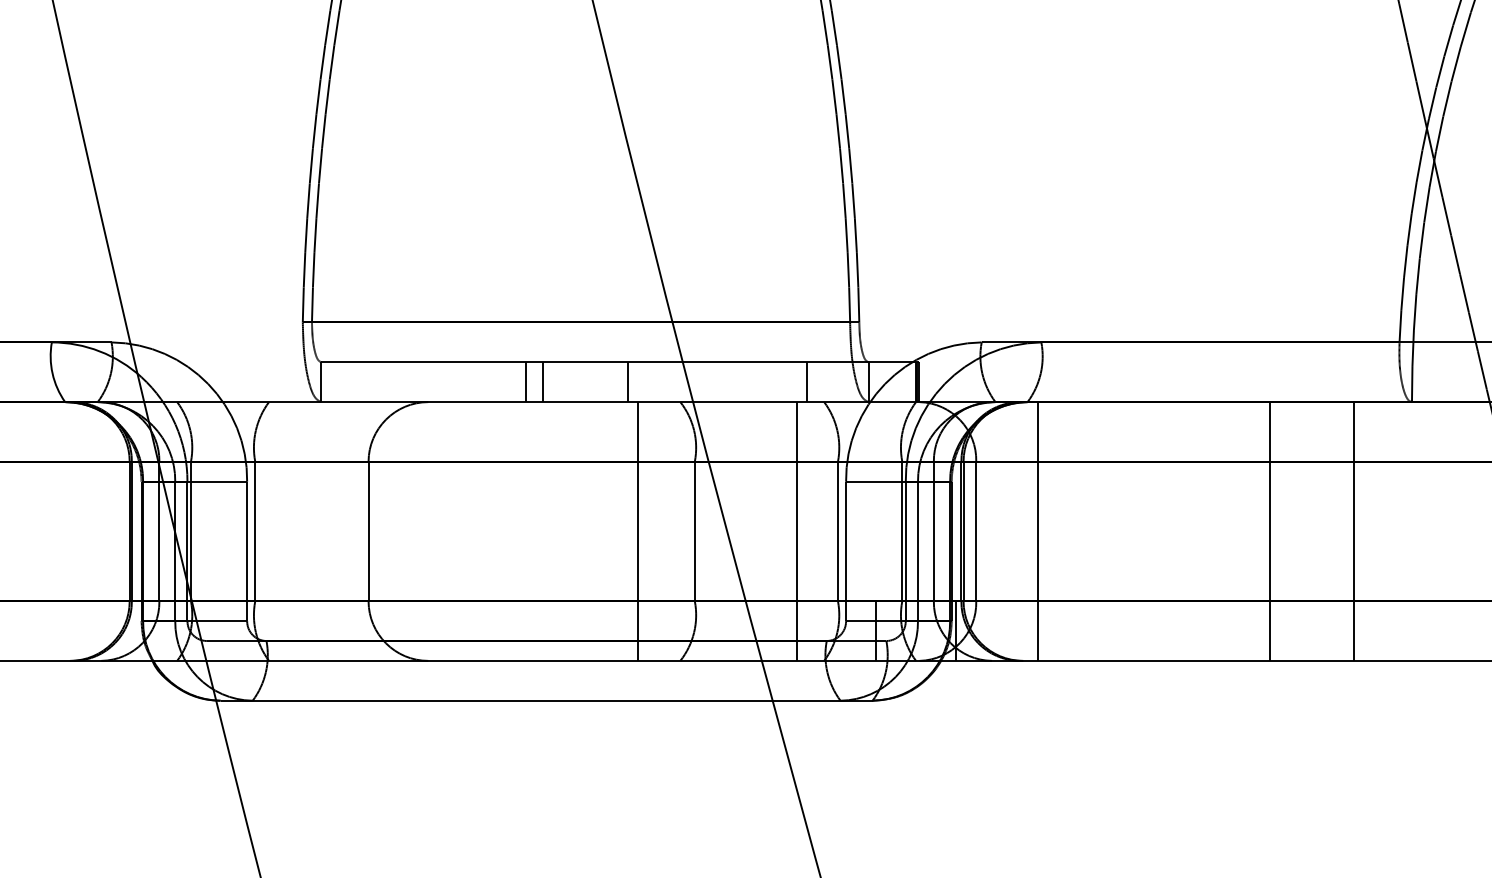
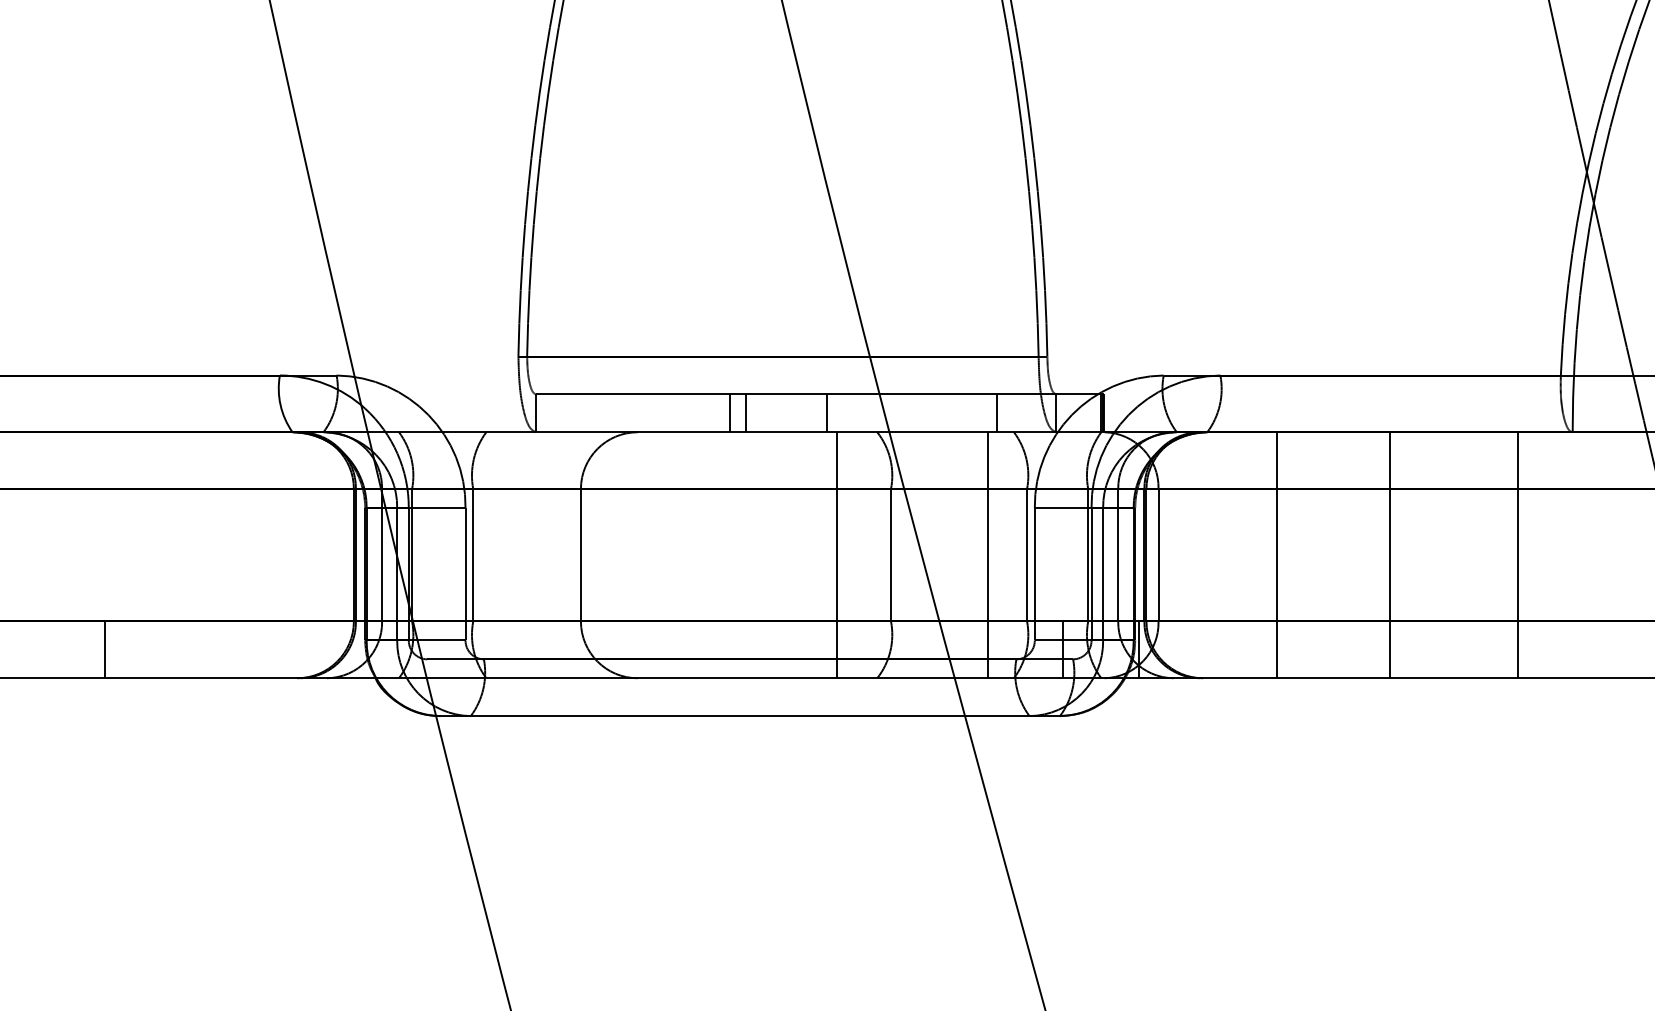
line: (1037, 531) -> (1276, 555), moved
line: (1269, 531) -> (1390, 555), moved

